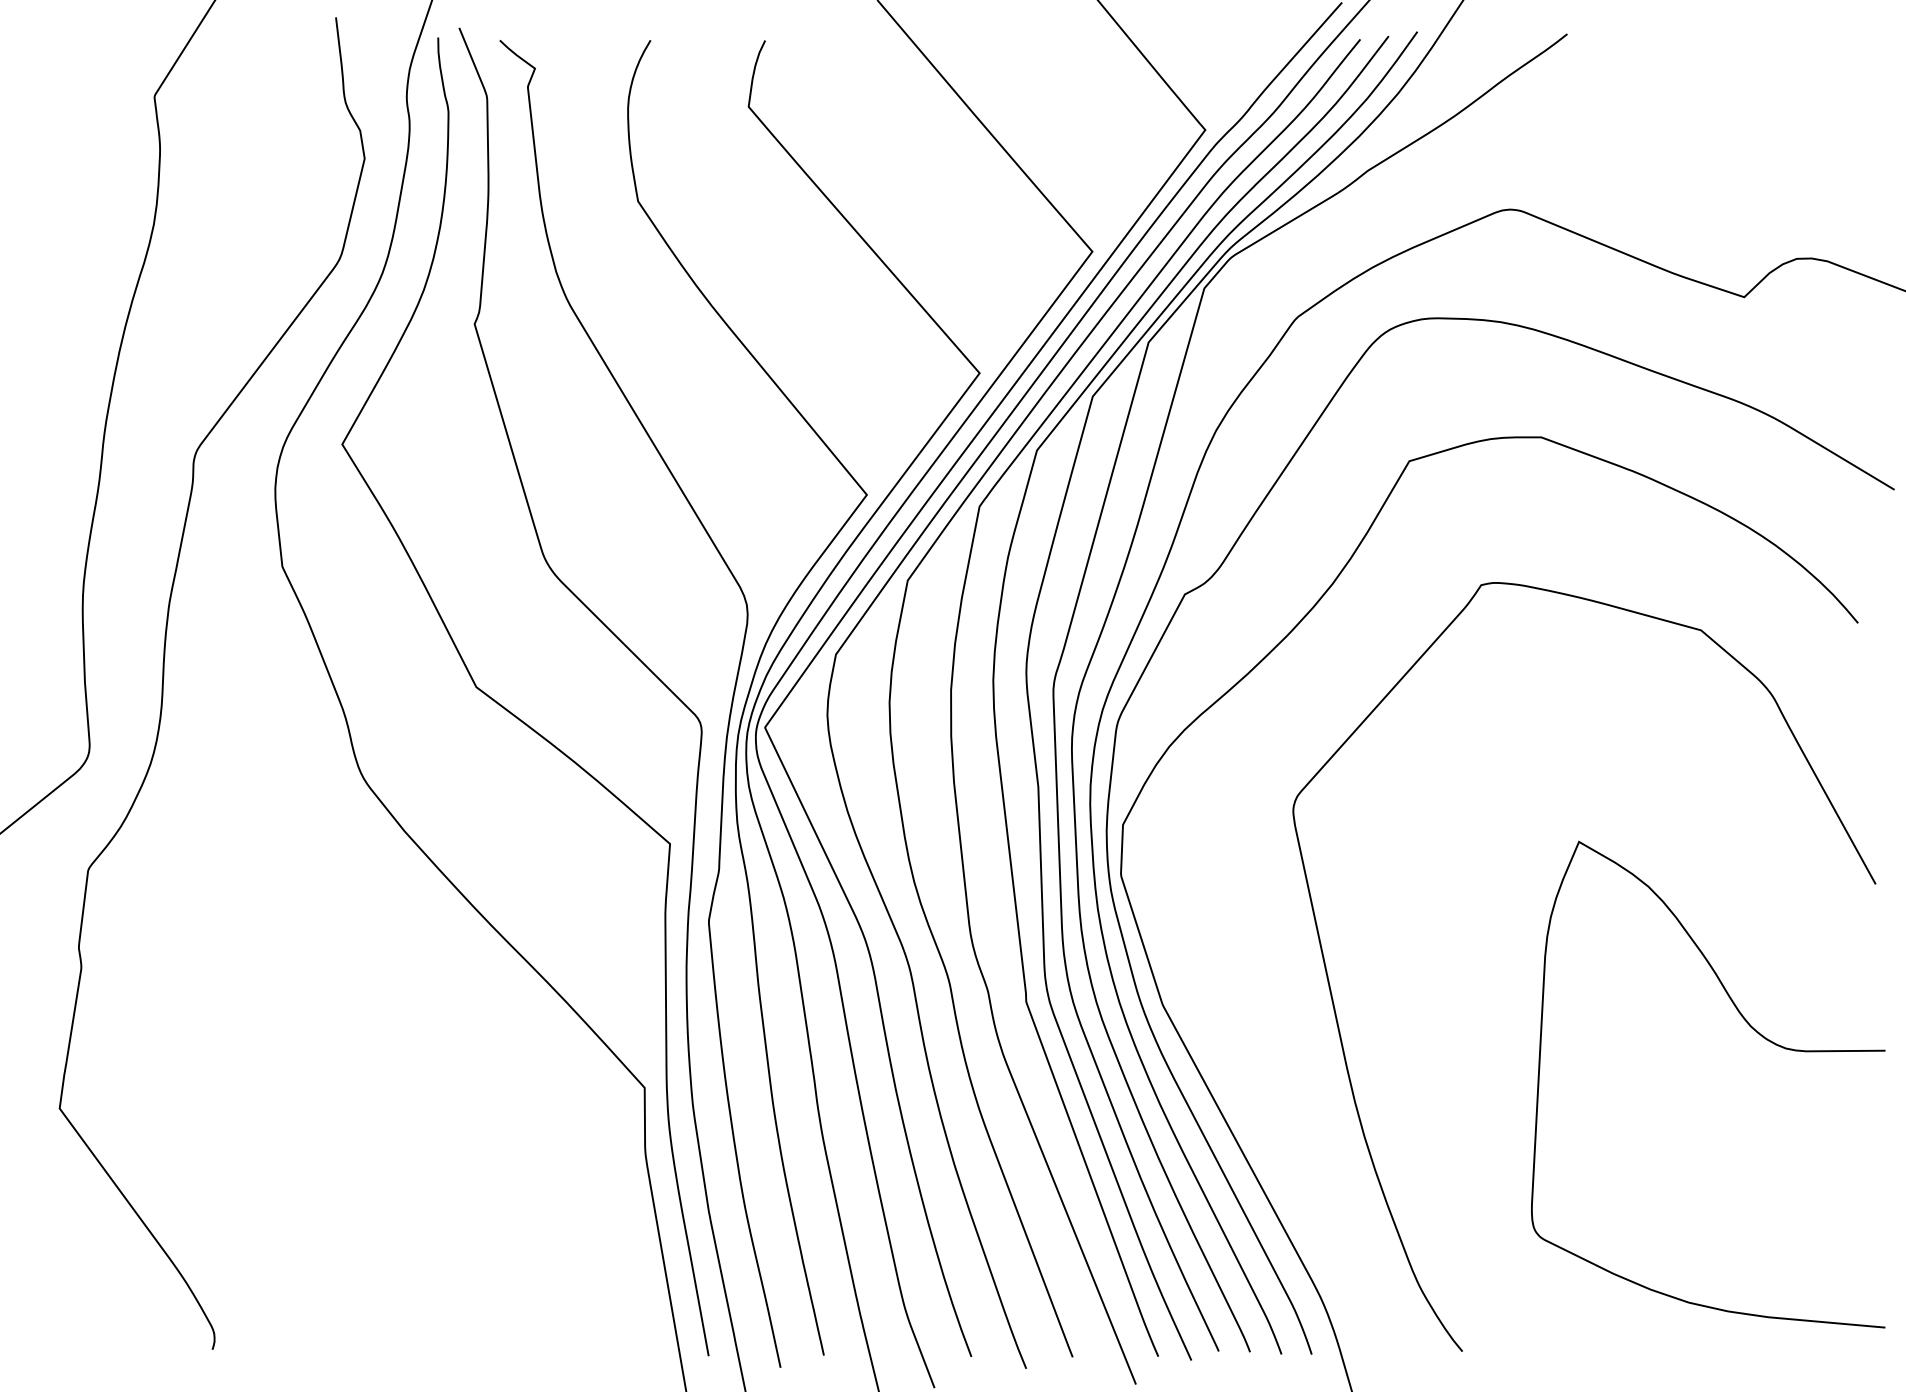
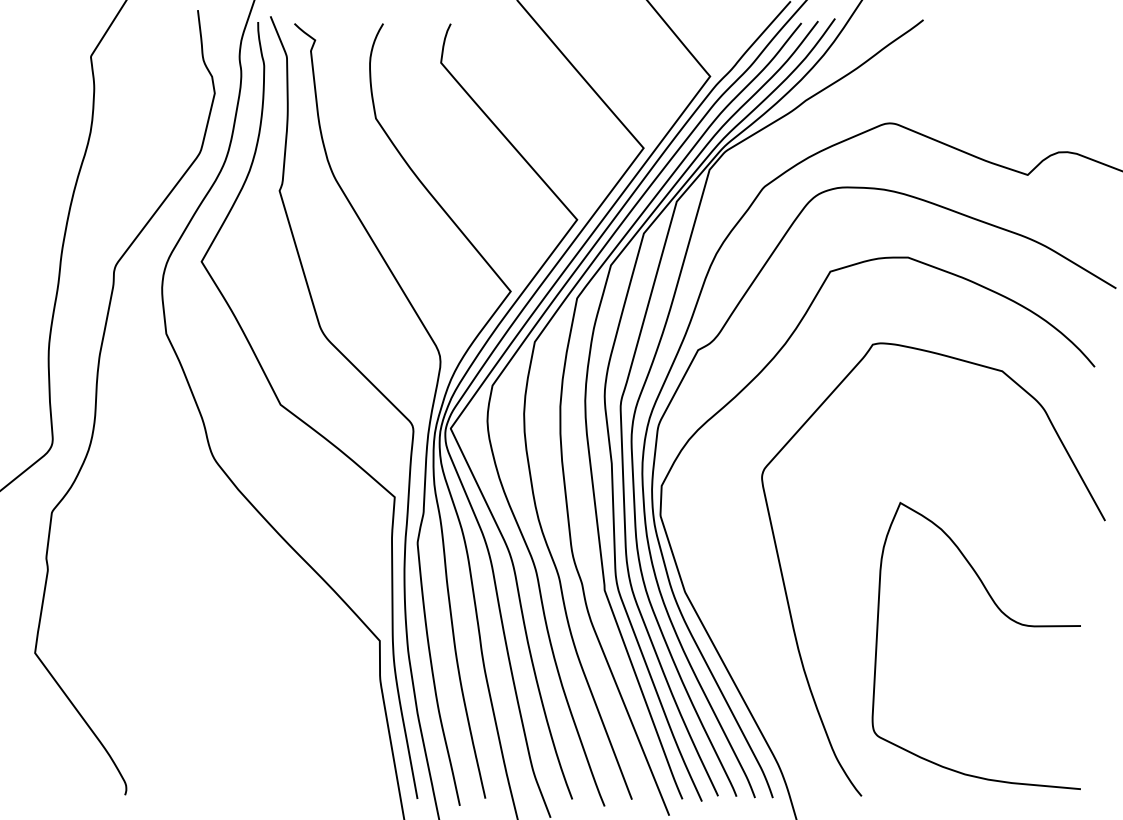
curve: (1755, 1032) -> (1004, 615), moved

